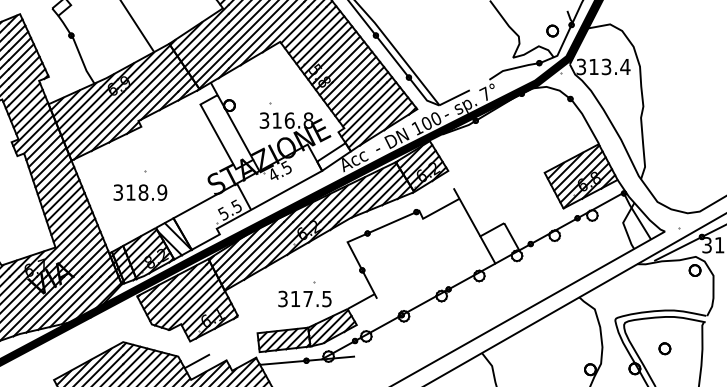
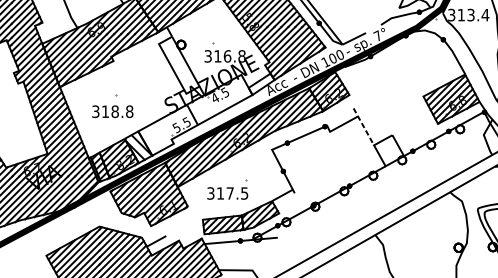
text: (162, 192) -> (129, 111), 318.9 -> 318.8
line: (467, 212) -> (364, 126), solid -> dashed
text: (304, 298) -> (227, 193), moved

